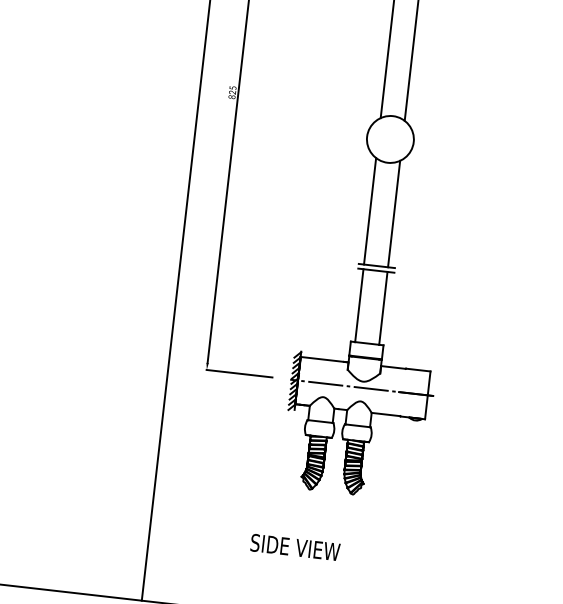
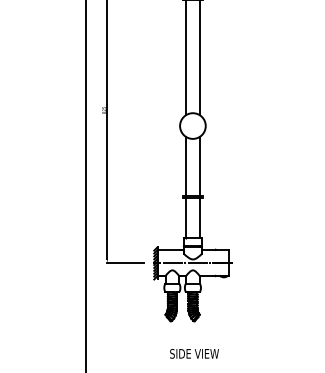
text: (295, 546) -> (194, 353), moved

